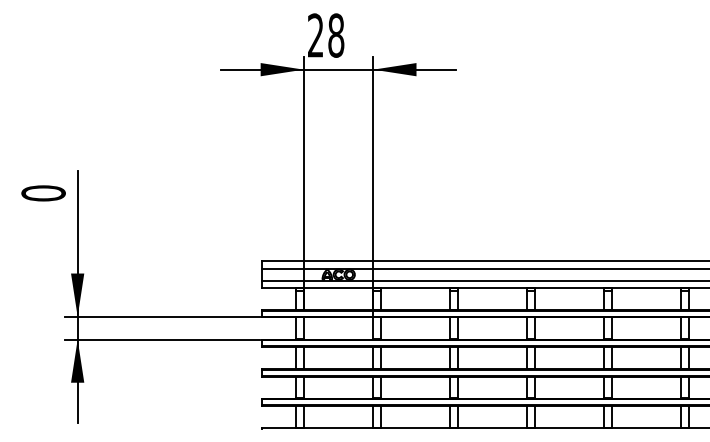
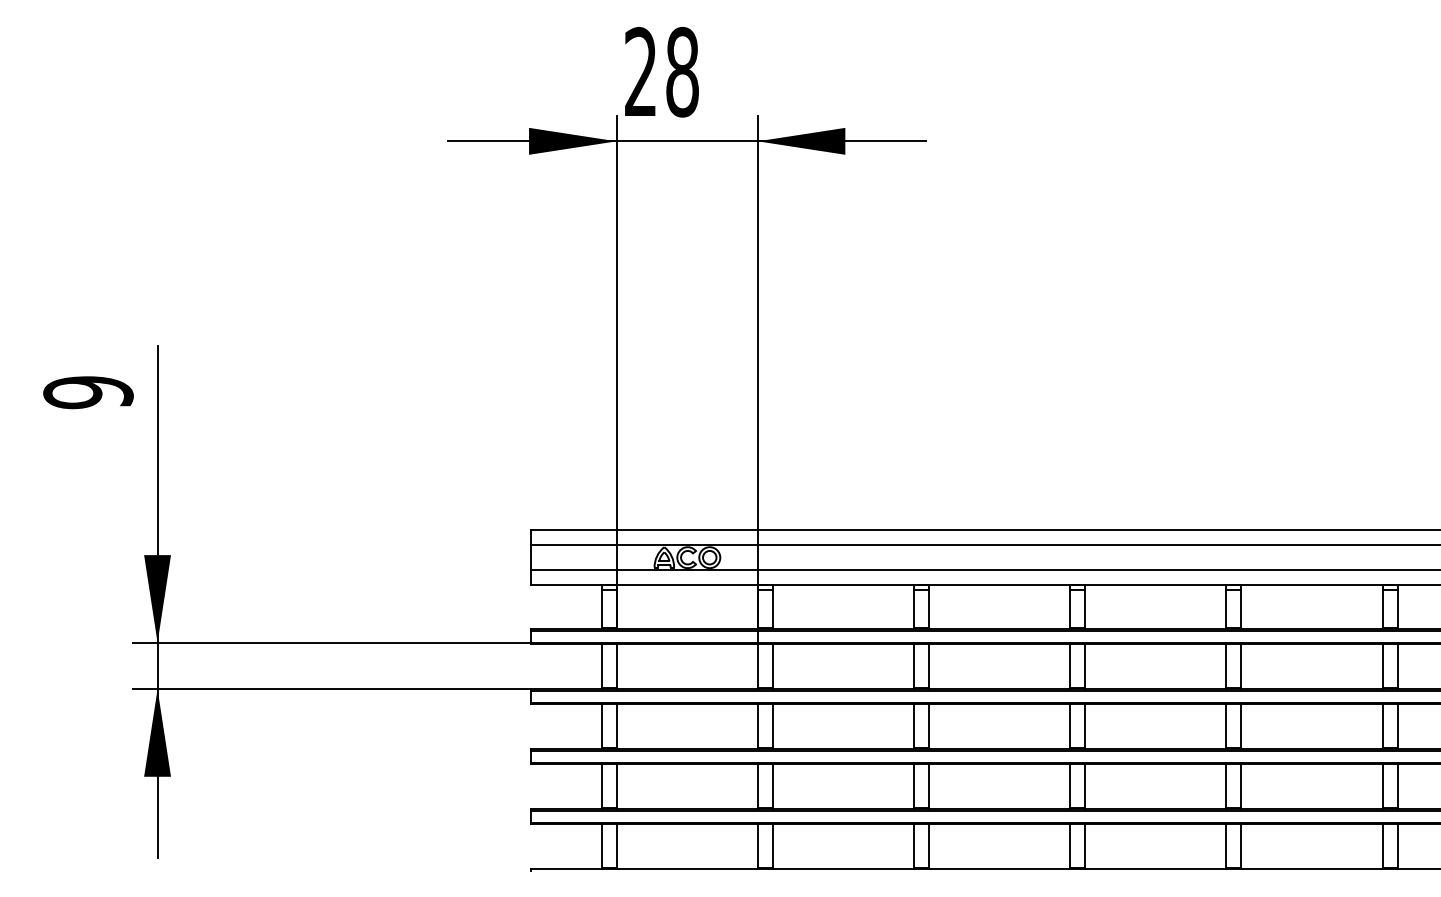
text: (43, 193) -> (88, 392), 0 -> 9

